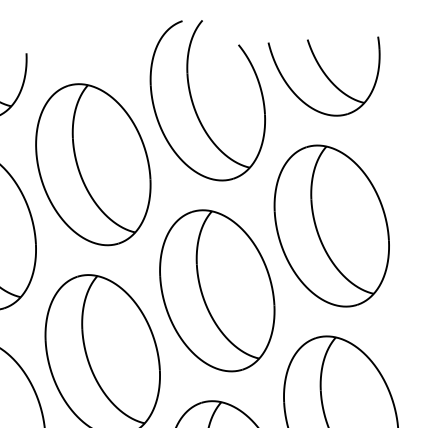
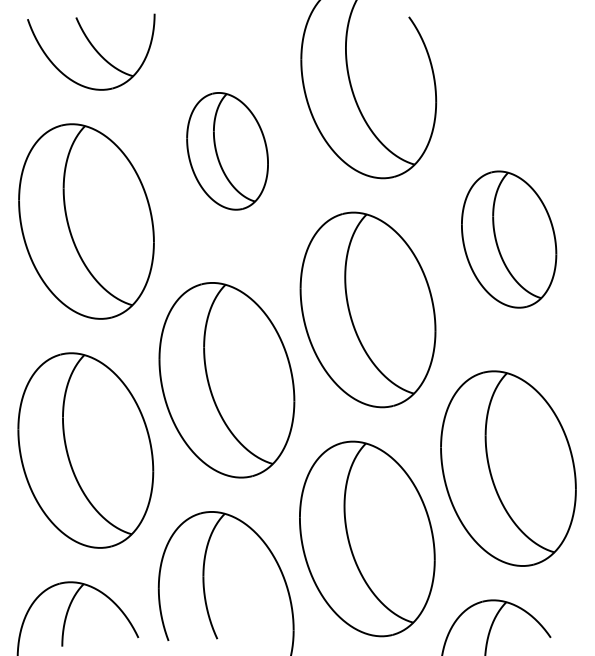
part: (325, 77) -> (511, 61), removed
part: (93, 164) -> (227, 151), size x0.6
part: (331, 225) -> (508, 239), size x0.7

